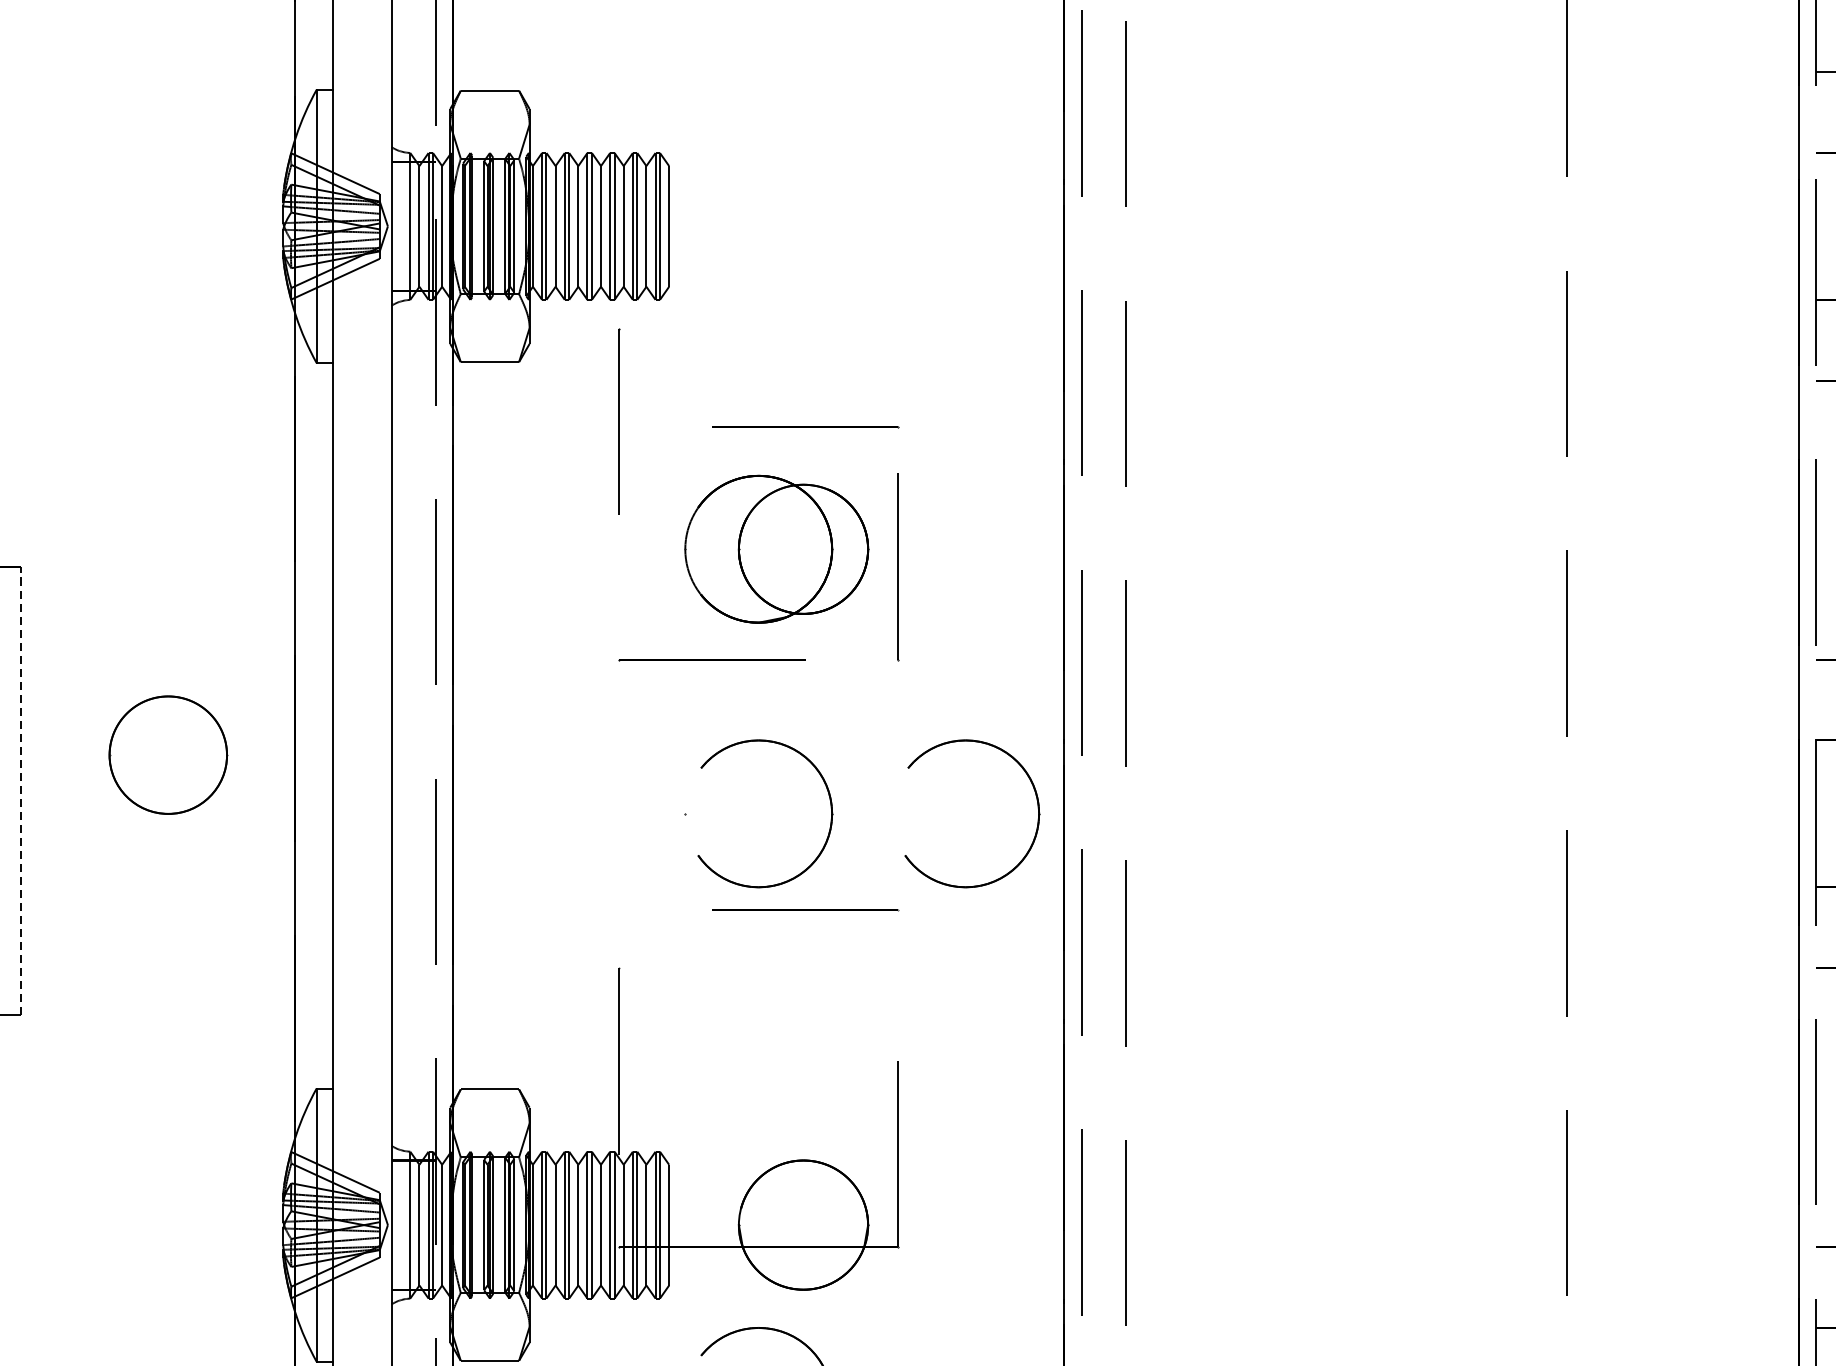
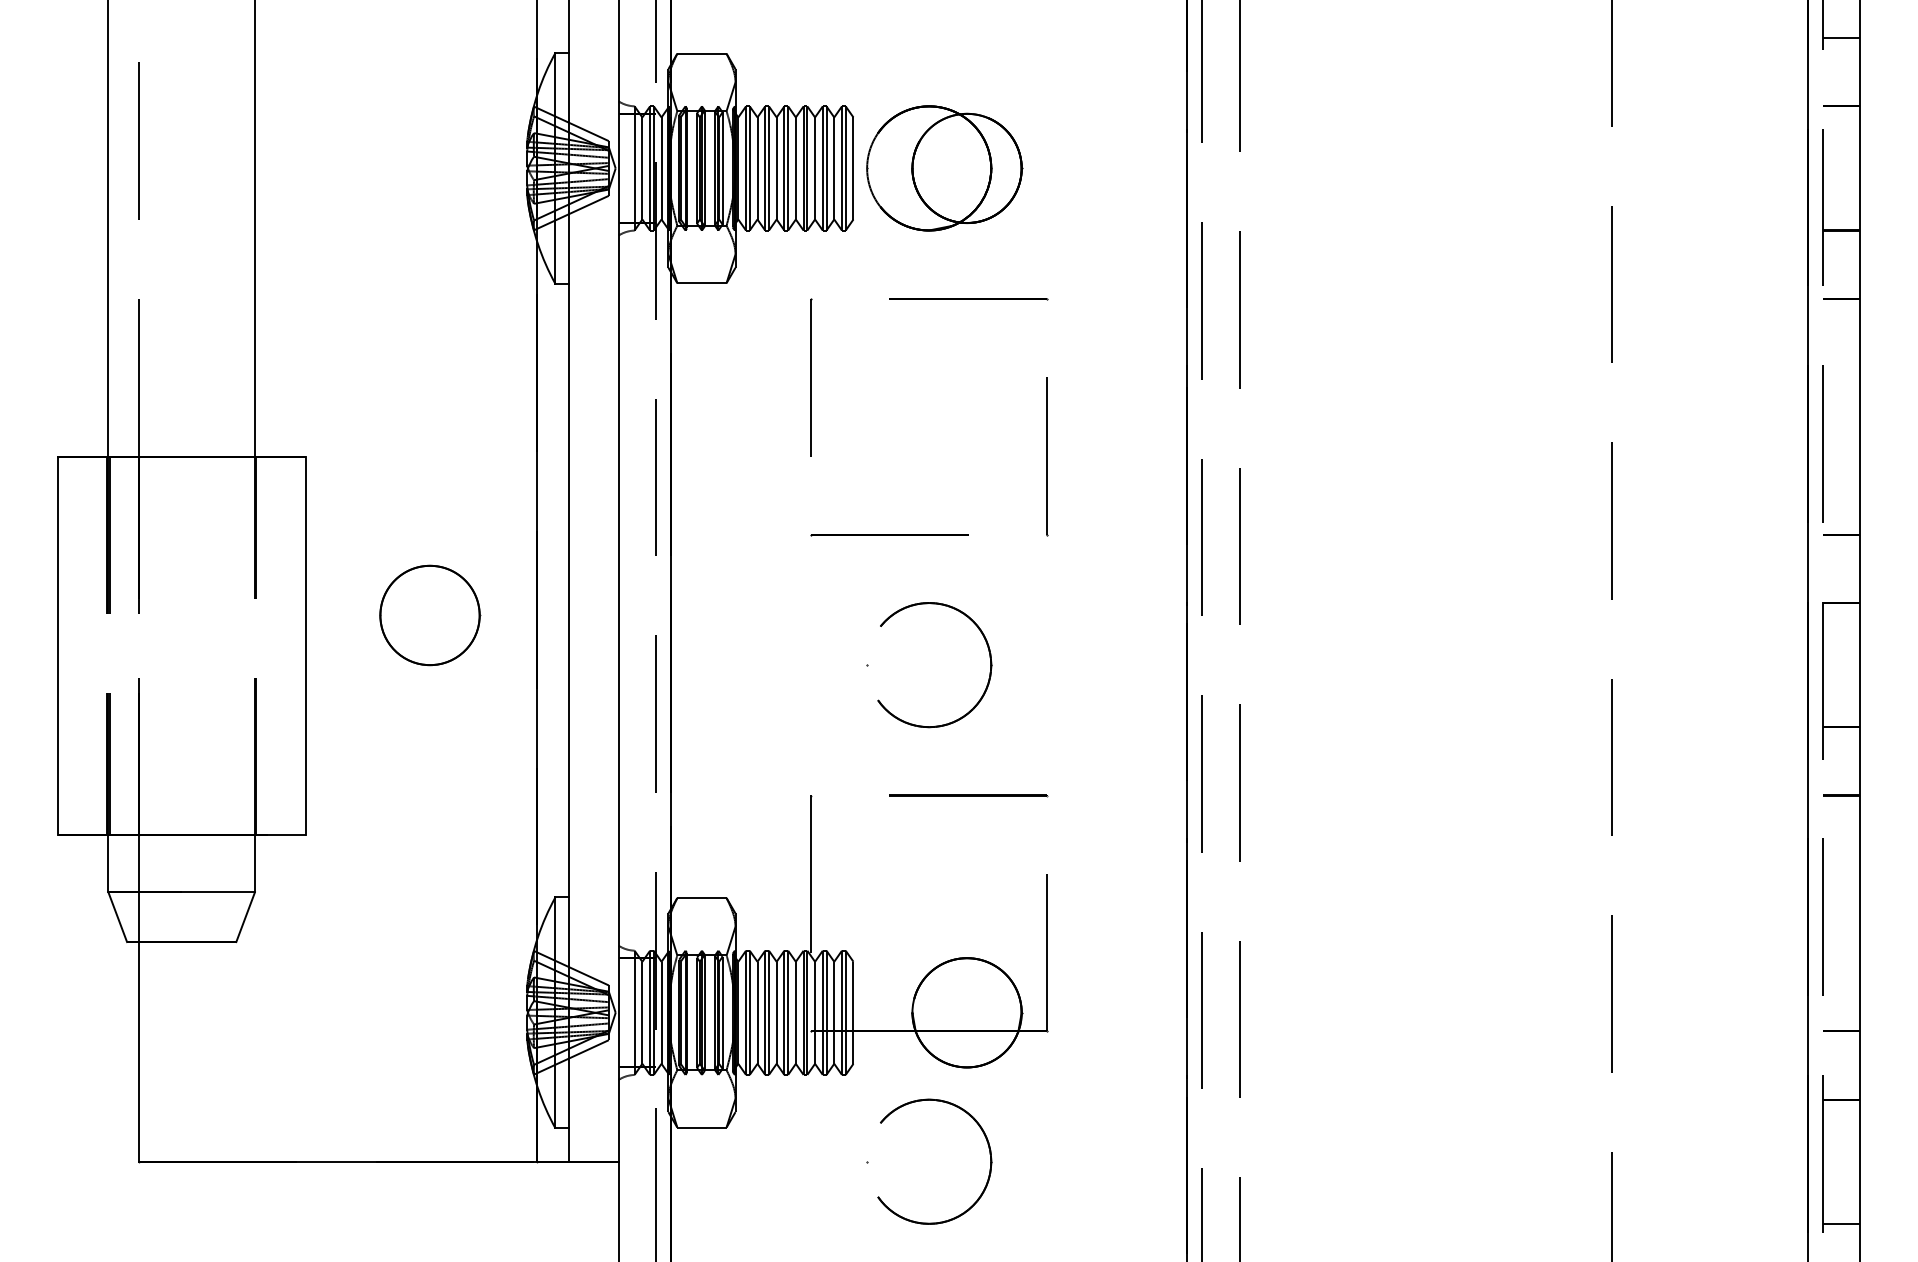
line: (619, 421) -> (811, 377), moved
line: (805, 427) -> (968, 299), moved
part: (776, 549) -> (944, 168), moved
line: (21, 790) -> (305, 645), dashed -> solid
part: (1037, 822) -> (1164, 672), removed
line: (805, 910) -> (968, 795), moved

